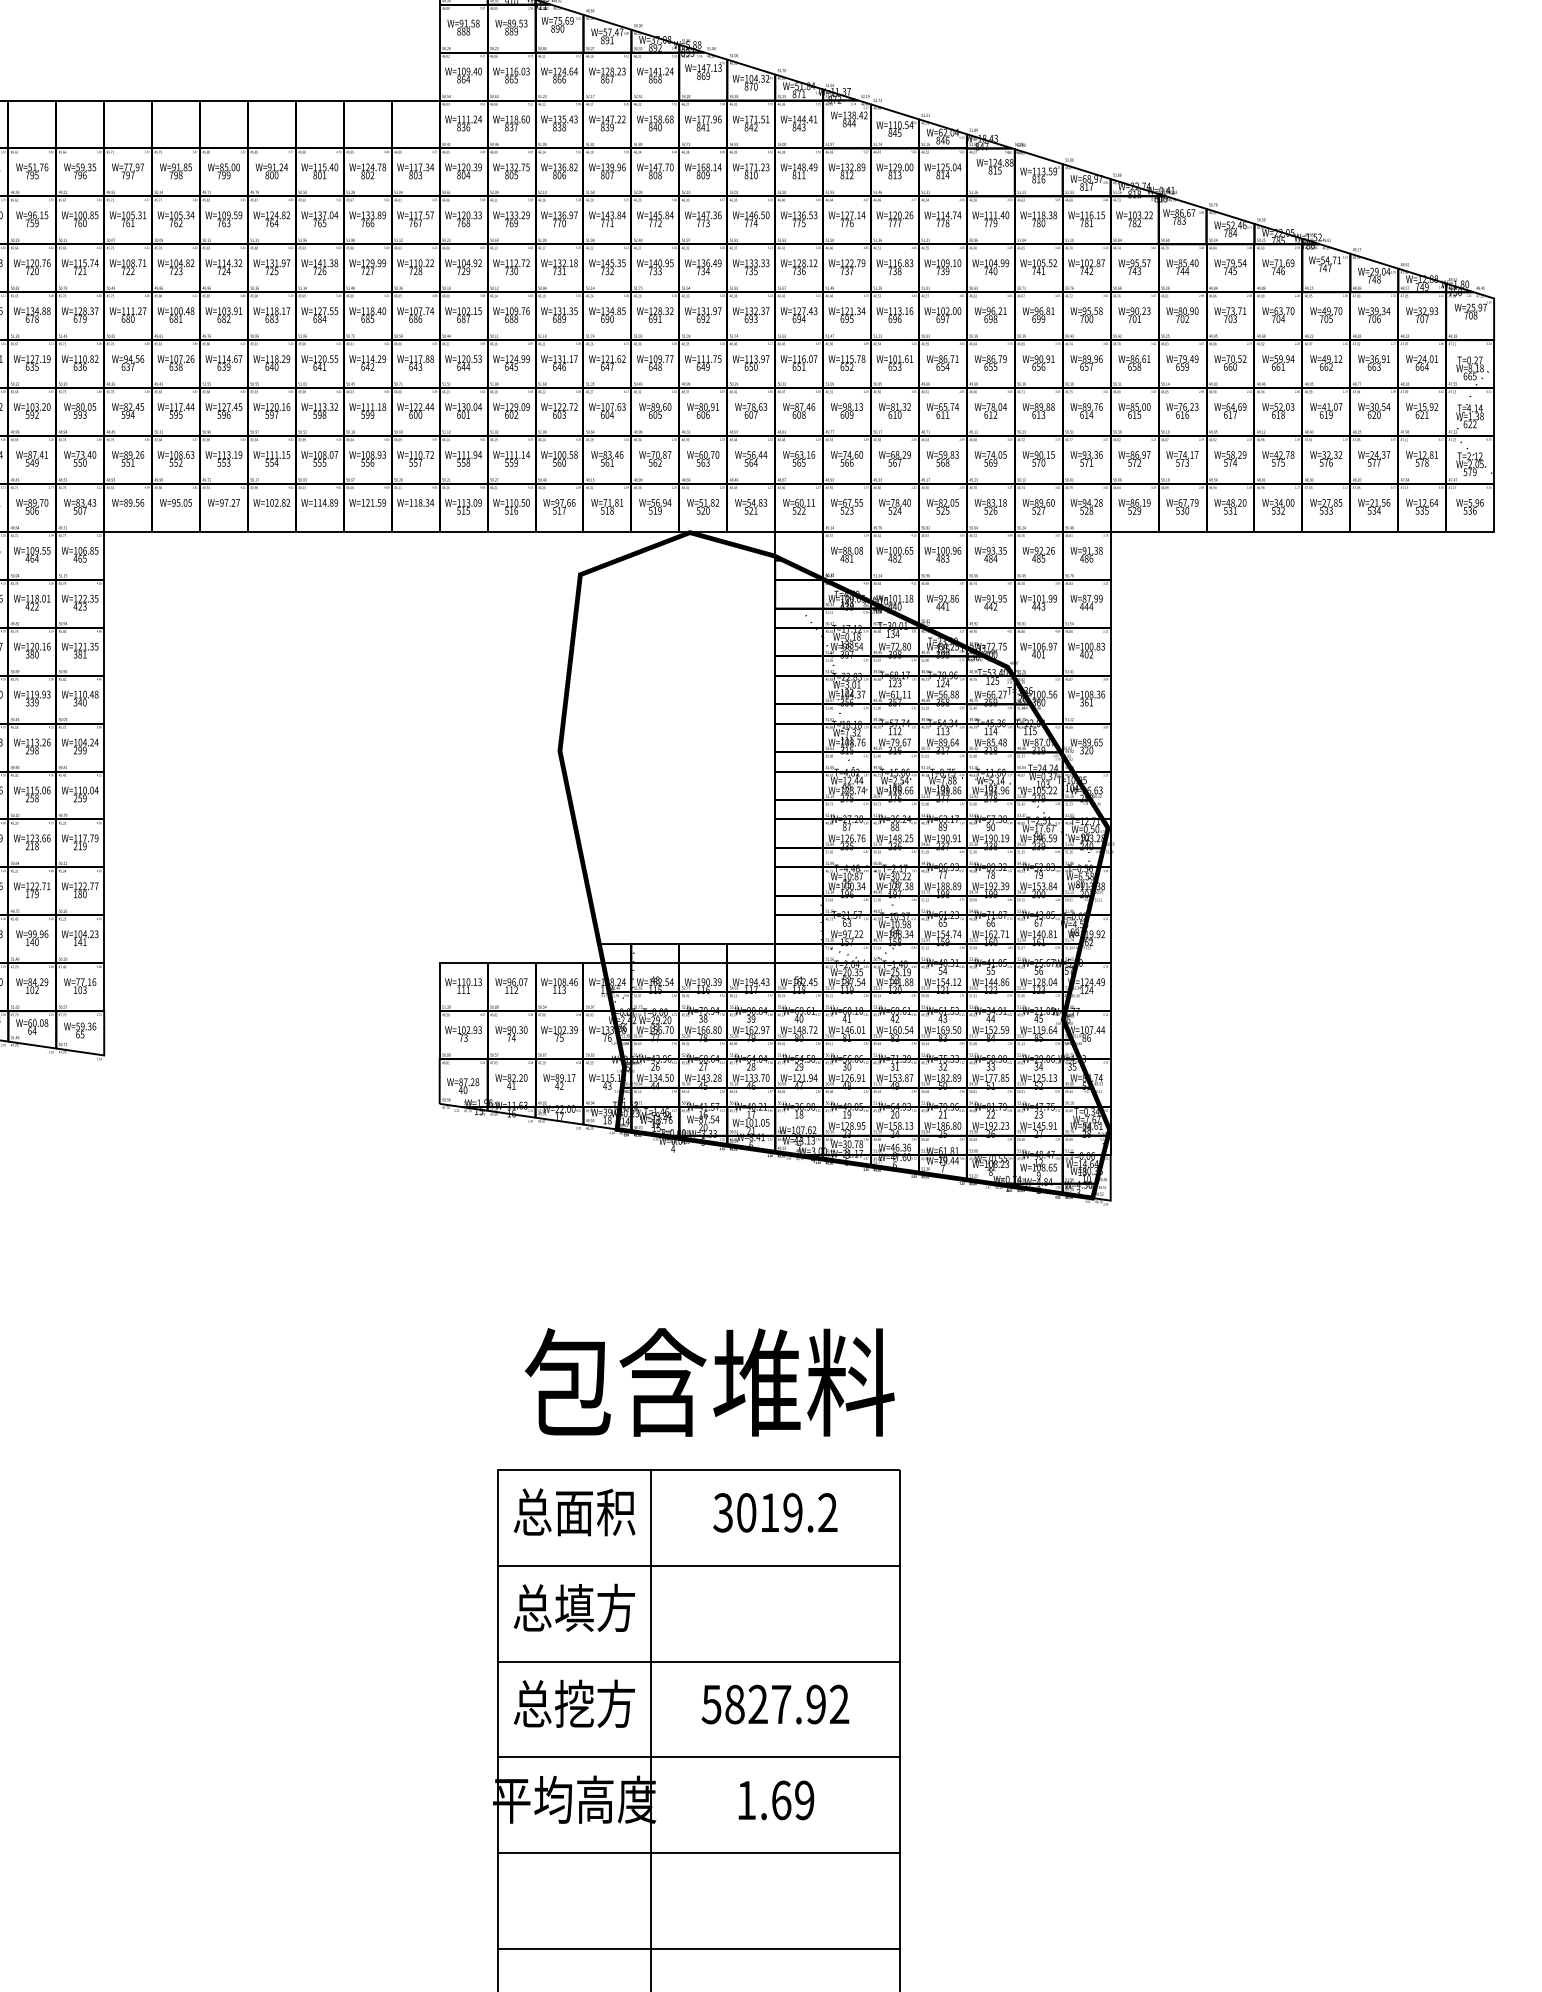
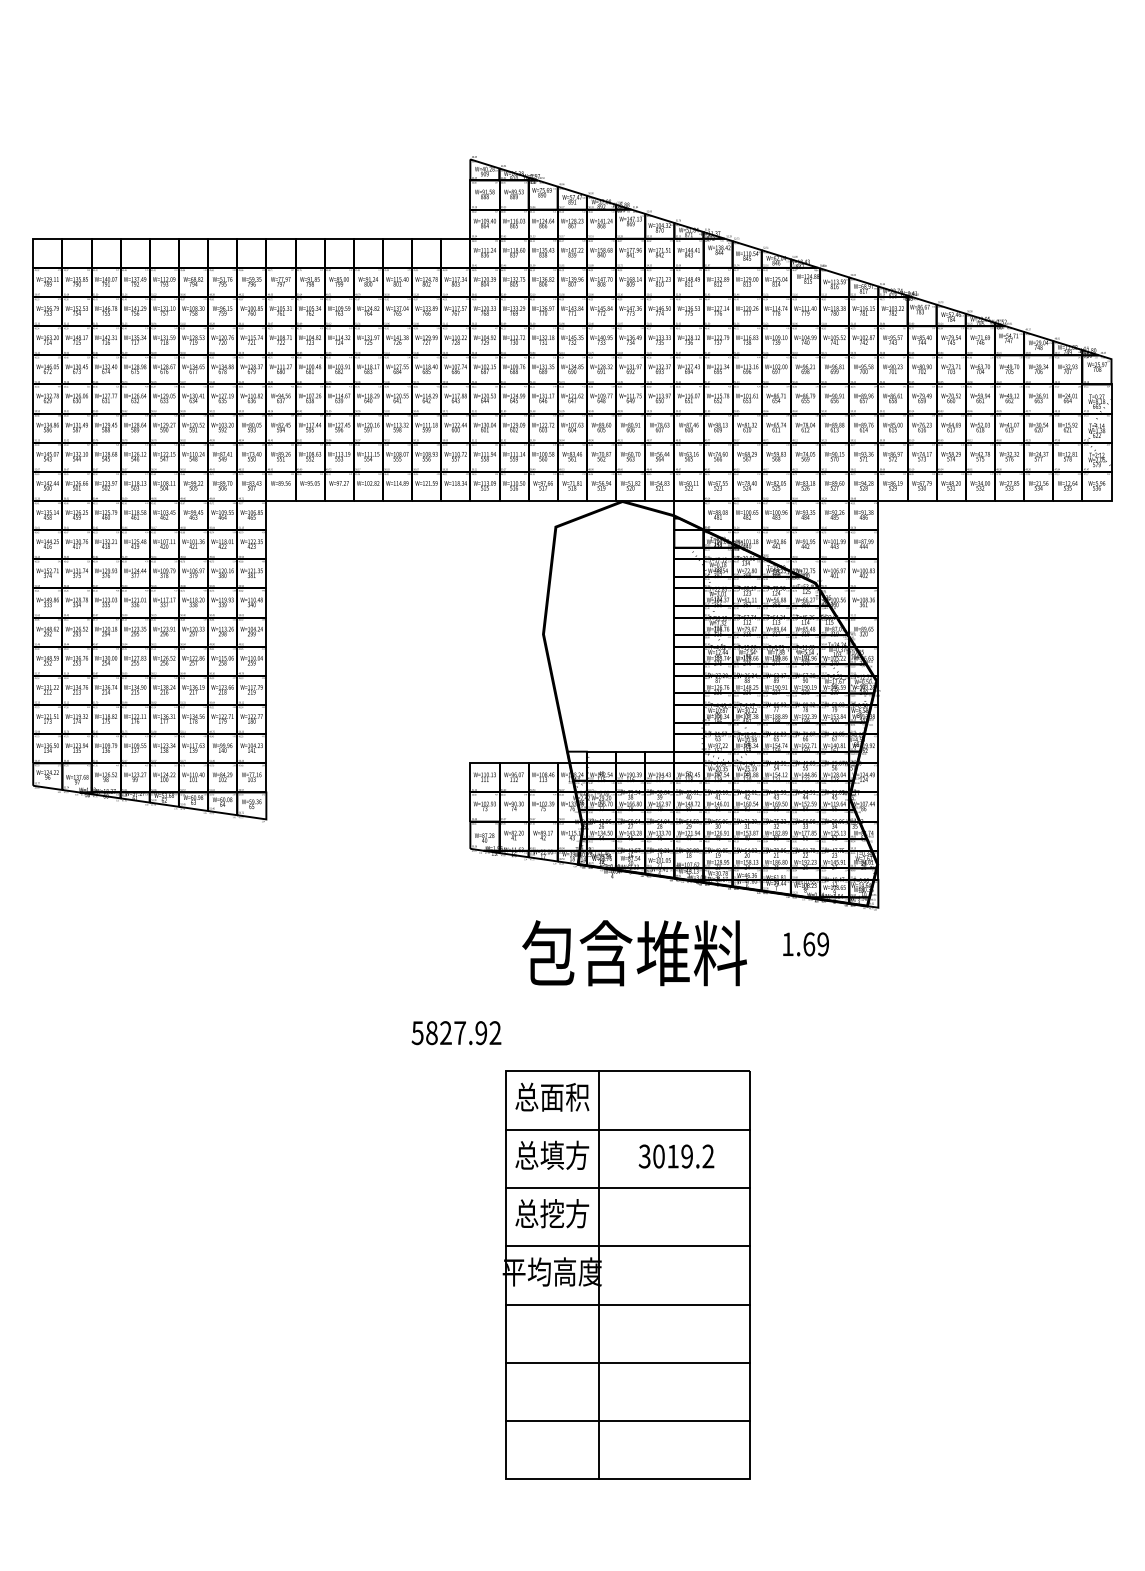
text: (709, 1382) -> (634, 953), moved
text: (775, 1512) -> (676, 1156), moved
text: (775, 1705) -> (456, 1033), moved
text: (775, 1800) -> (805, 944), moved

